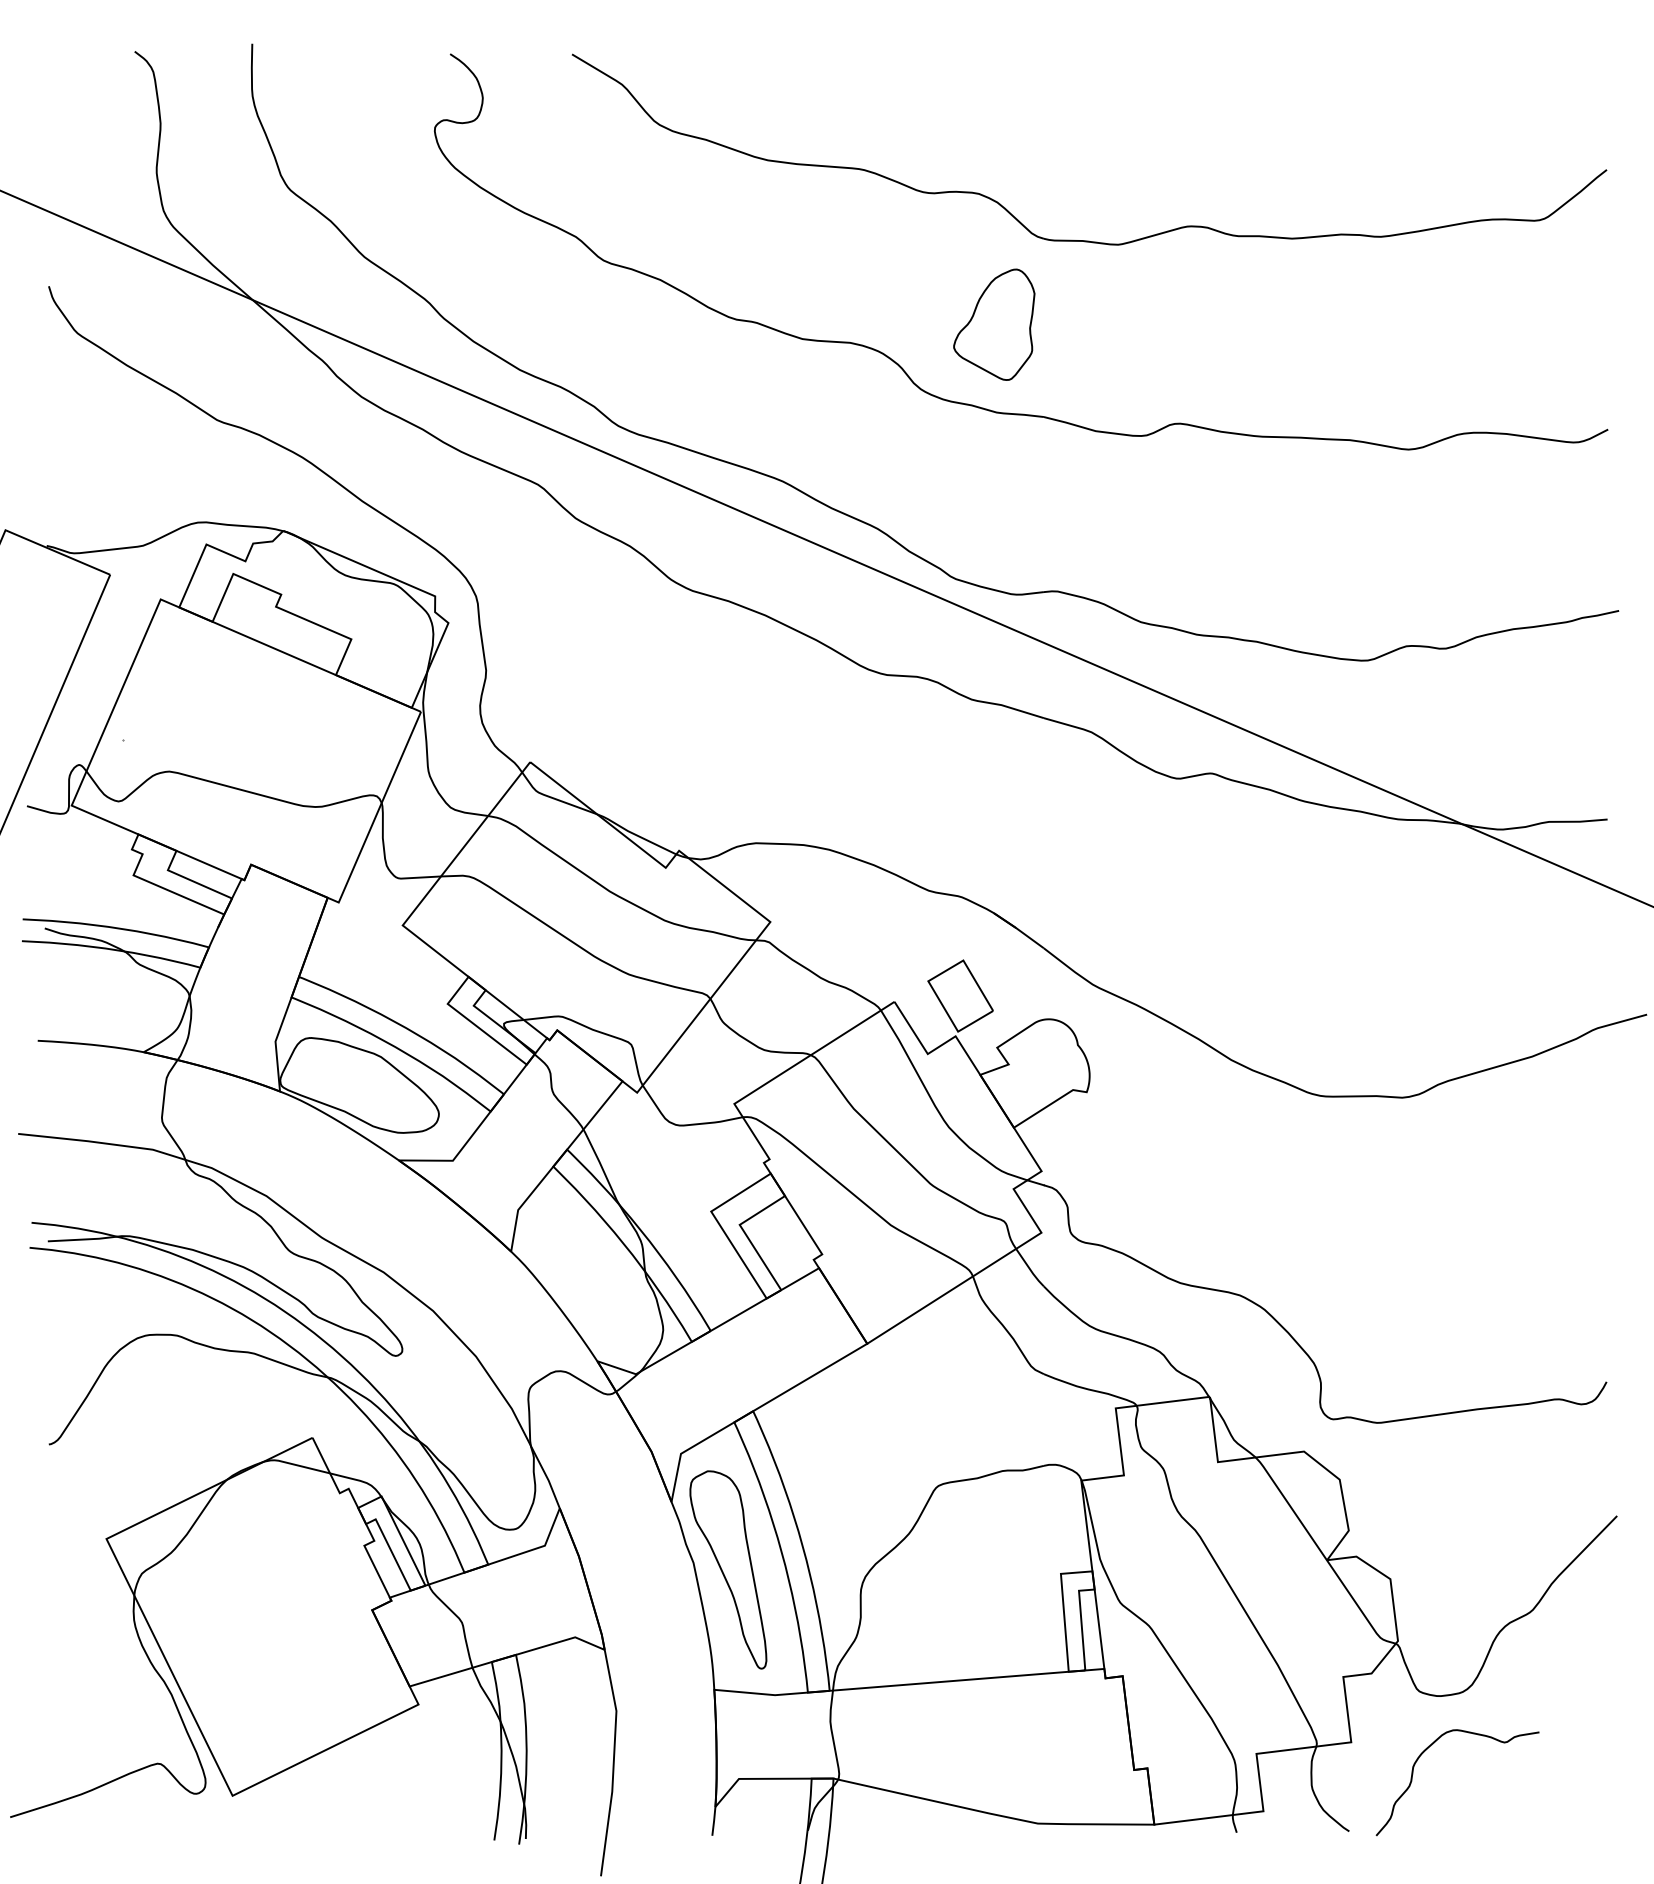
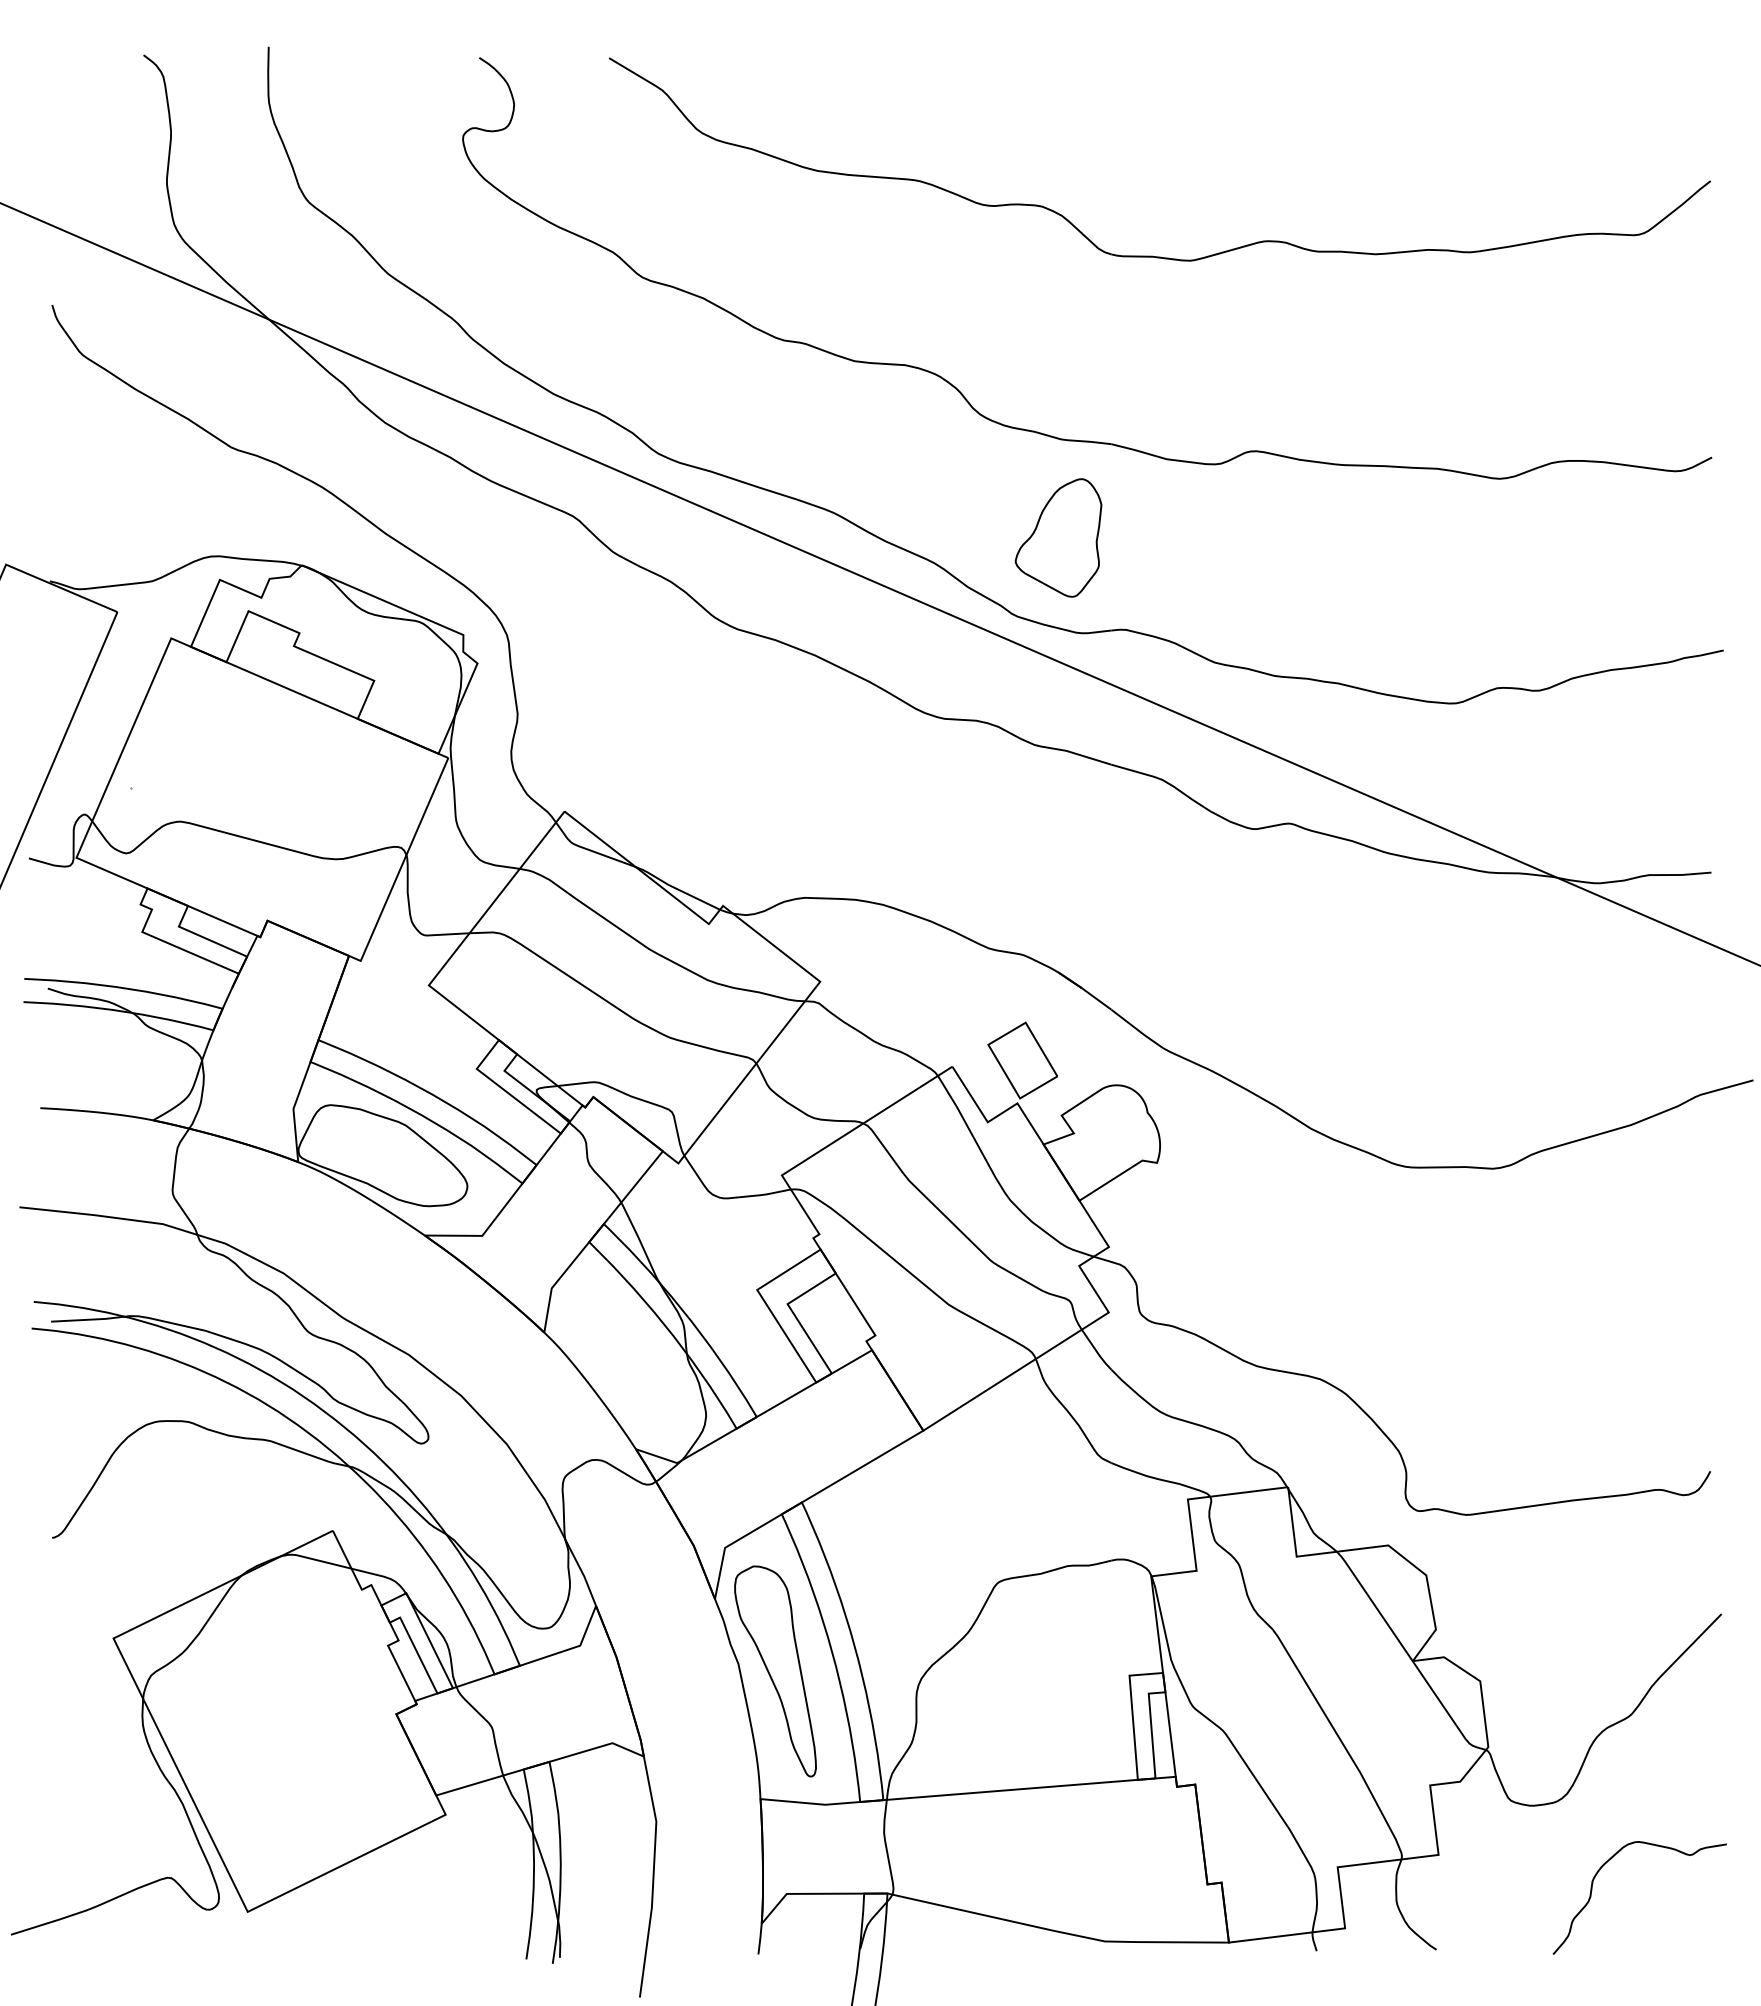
part: (994, 324) -> (1058, 537), moved
curve: (1431, 1746) -> (1611, 1859), moved

